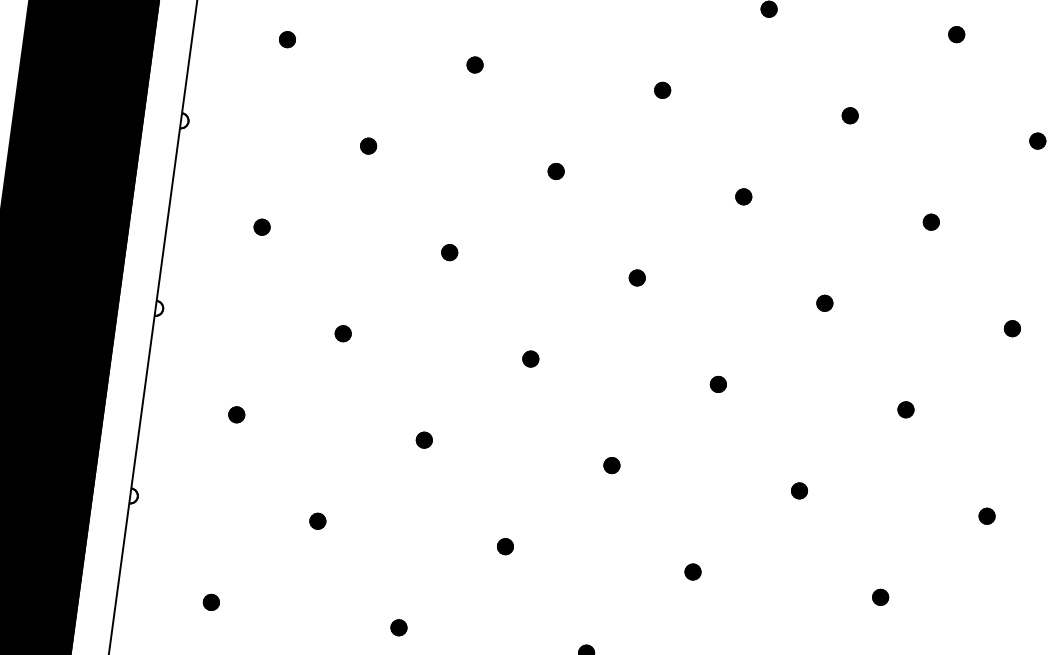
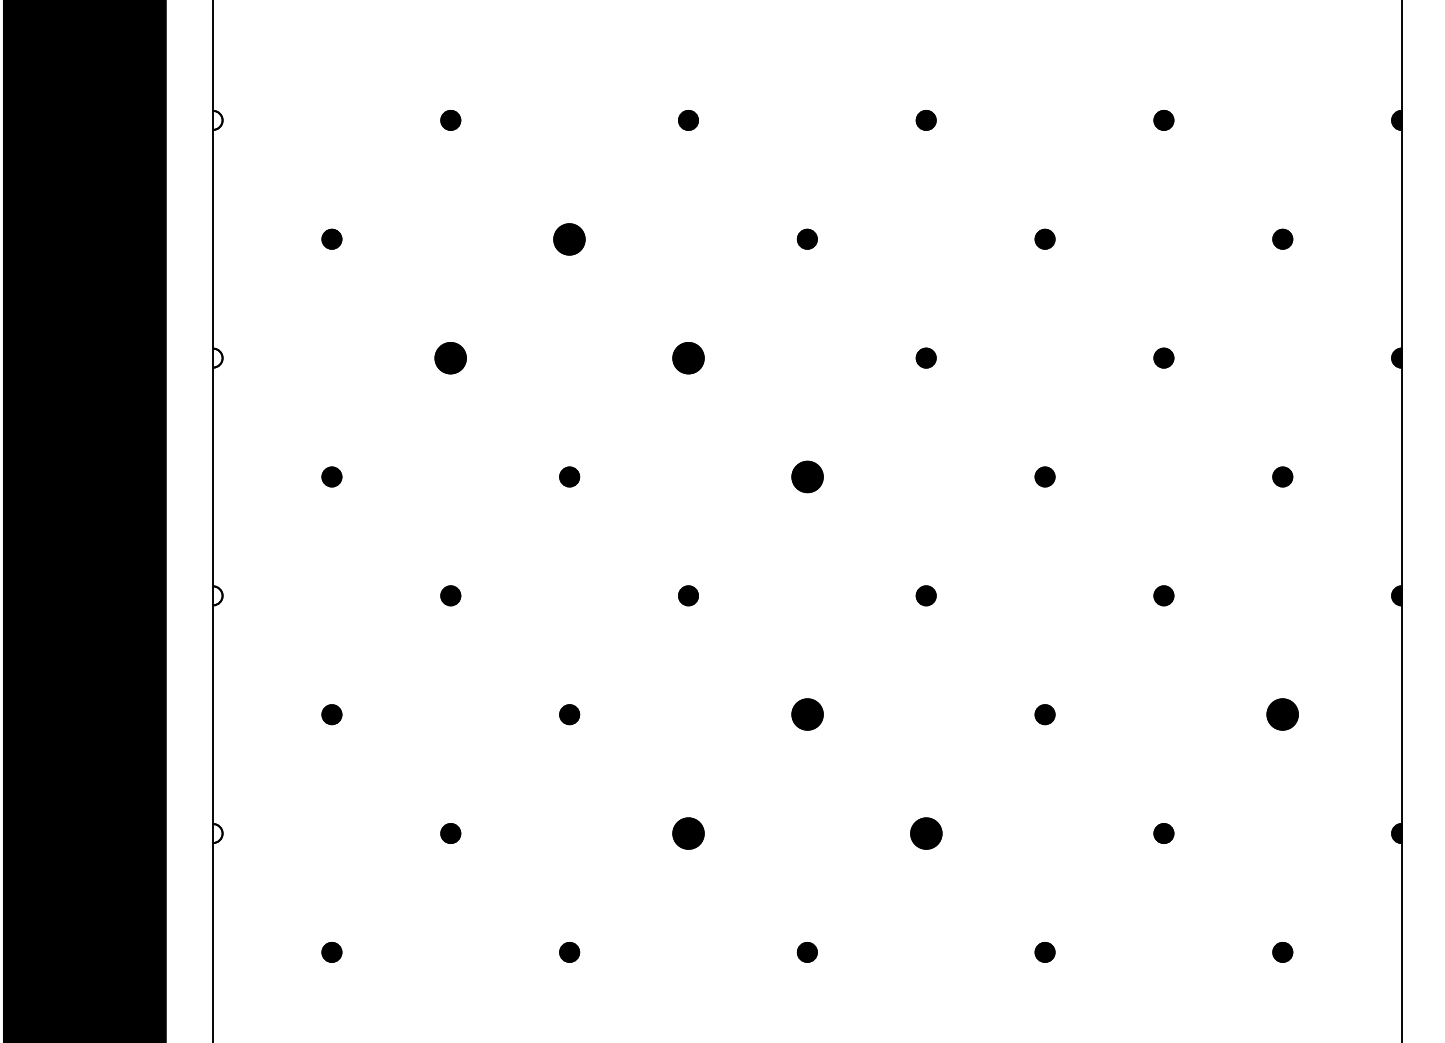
part: (475, 64) -> (569, 238), size x1.6
part: (368, 145) -> (450, 357), size x1.6
part: (556, 171) -> (688, 357), size x1.6
part: (636, 277) -> (806, 476), size x1.6
part: (611, 465) -> (806, 714), size x1.6
part: (986, 516) -> (1282, 714), size x1.6
part: (505, 546) -> (688, 833), size x1.6
part: (692, 571) -> (925, 833), size x1.6

